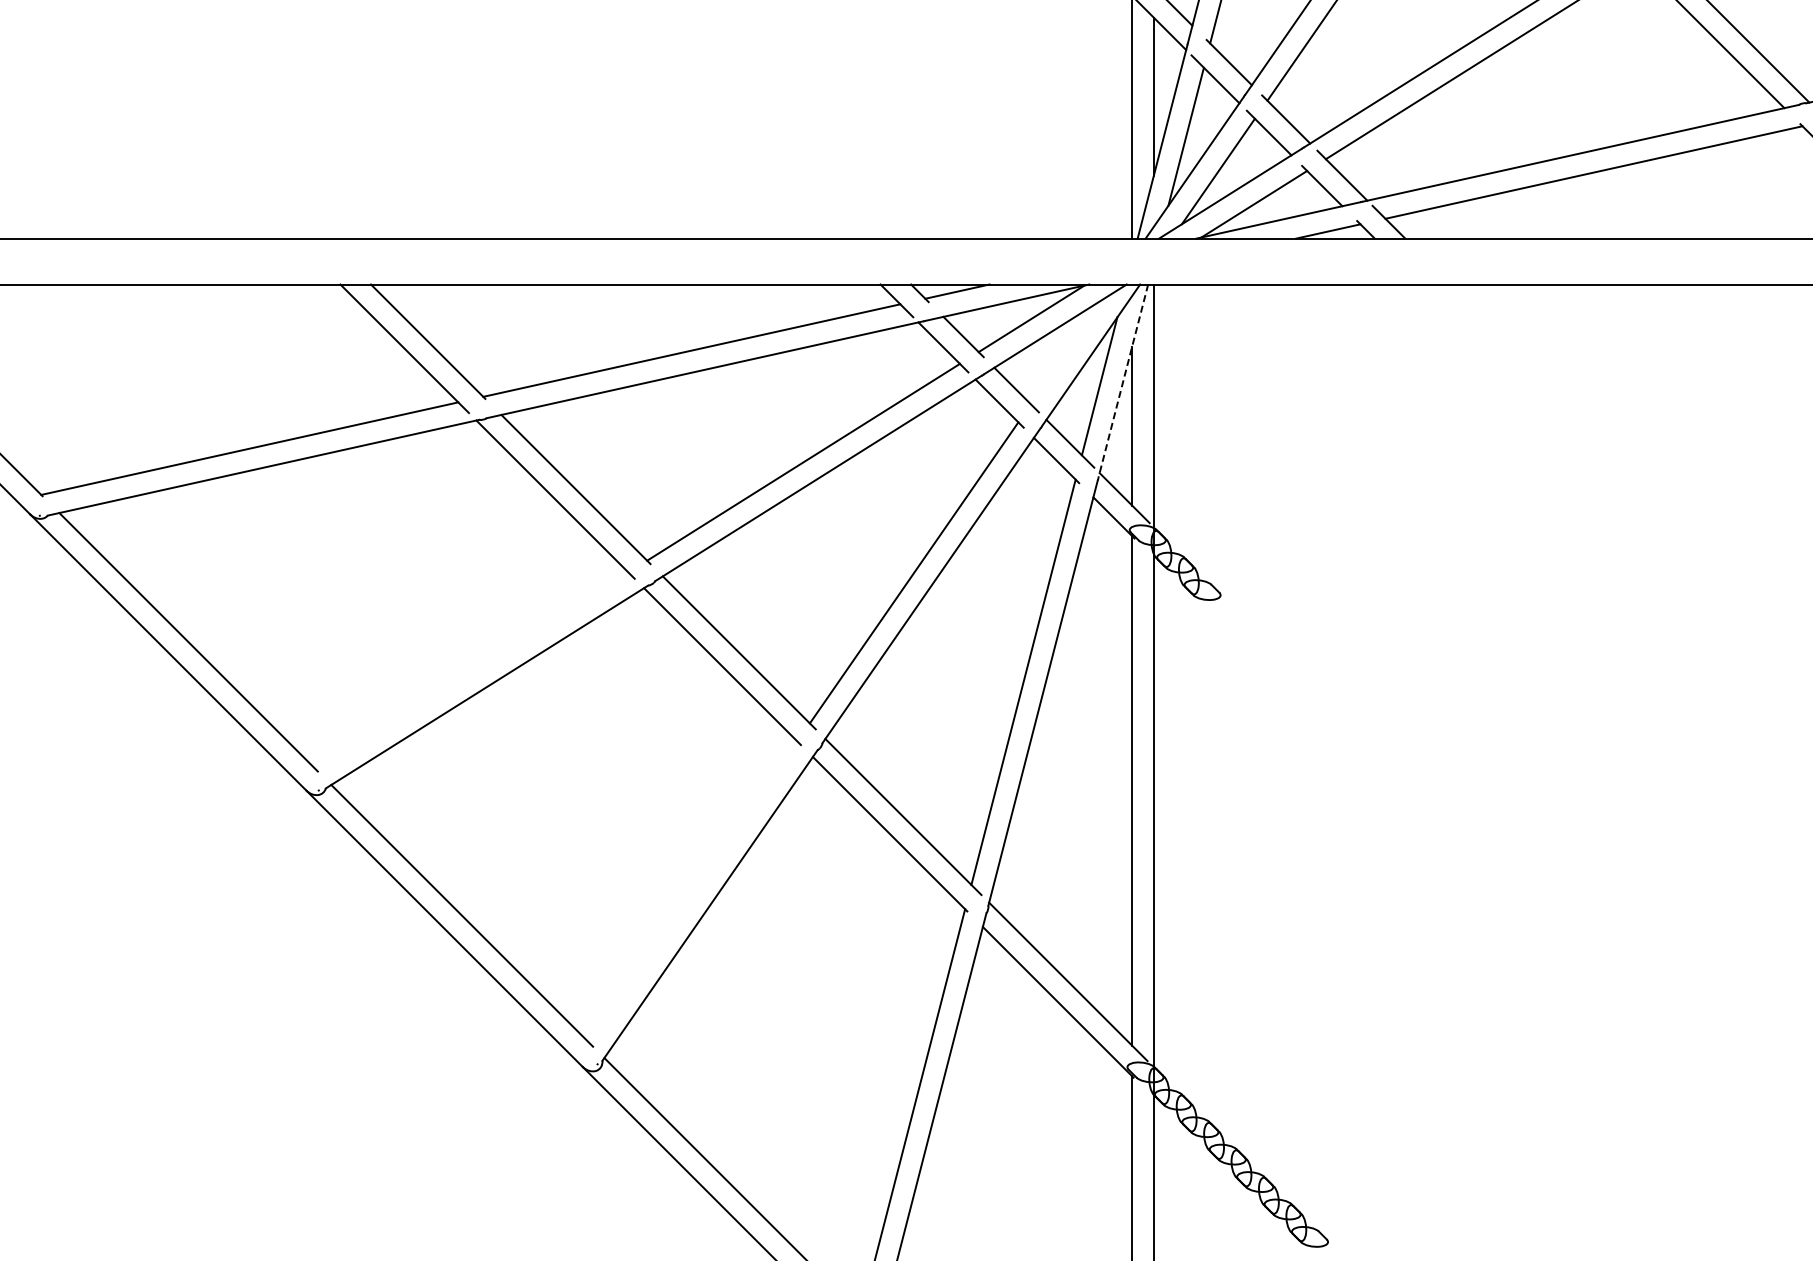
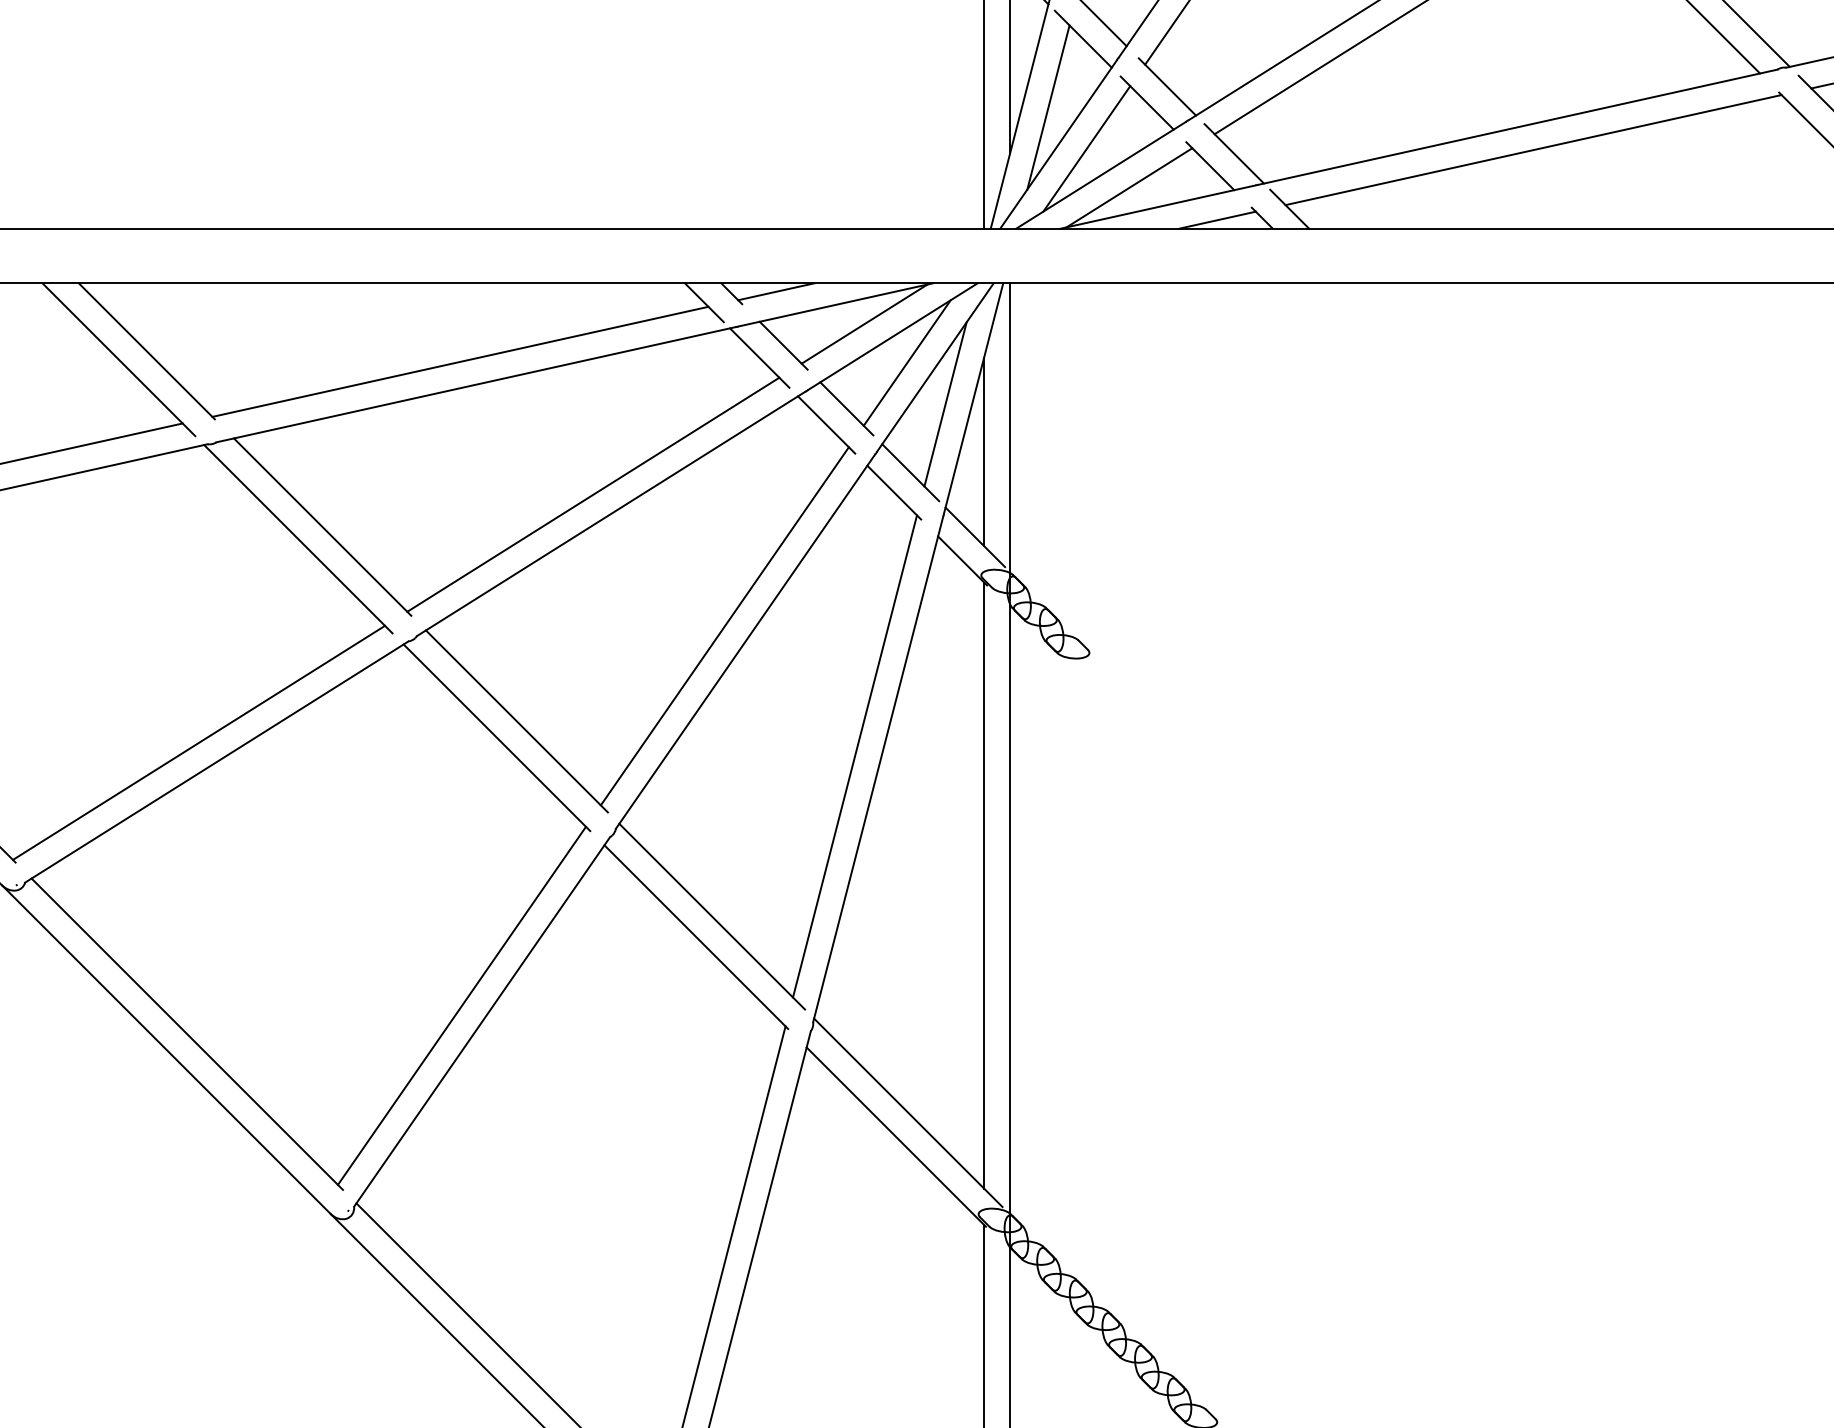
line: (1066, 351) -> (906, 362), added
line: (1123, 381) -> (973, 398), dashed -> solid
line: (471, 670) -> (198, 742), added
line: (692, 891) -> (461, 1005), added

